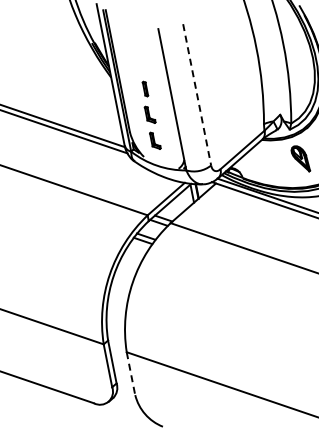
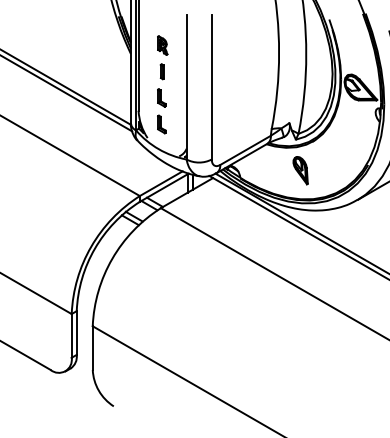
part: (140, 63) -> (162, 45), added
line: (196, 94) -> (211, 87), dashed -> solid
line: (130, 374) -> (92, 348), dashed -> solid

